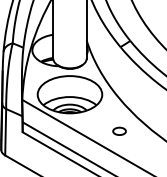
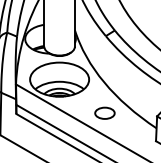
part: (119, 130) -> (104, 112), size x1.67

